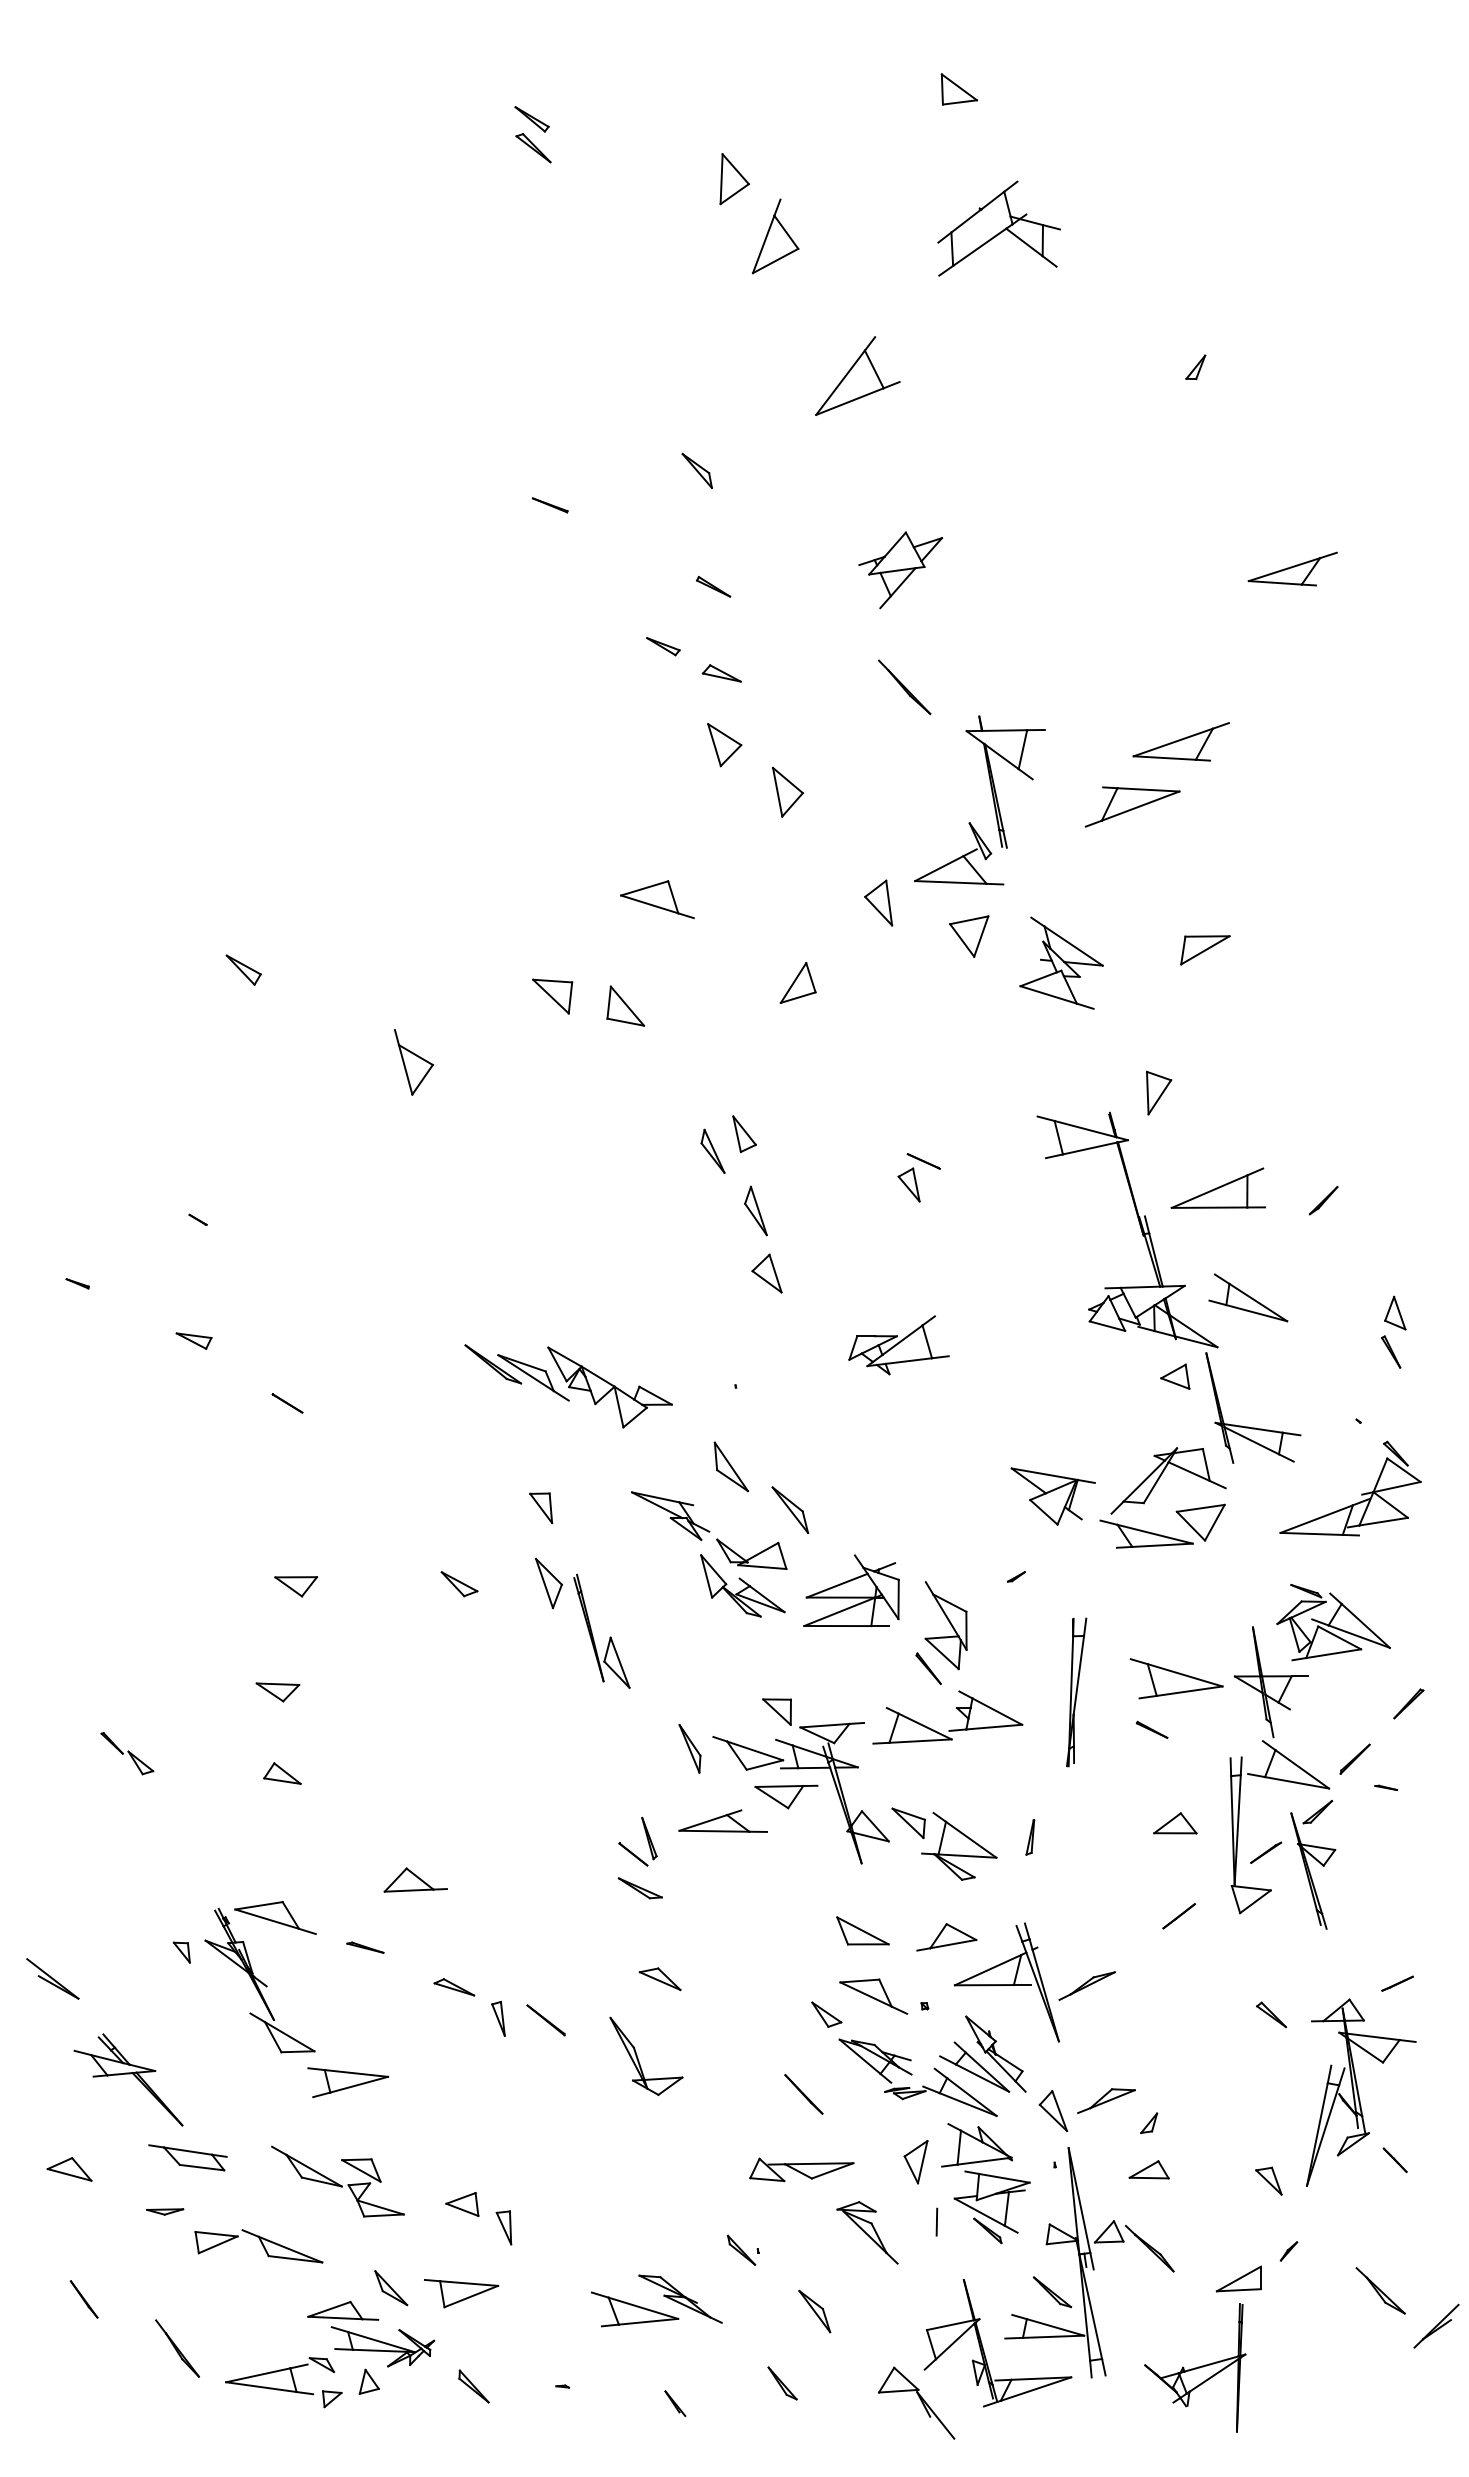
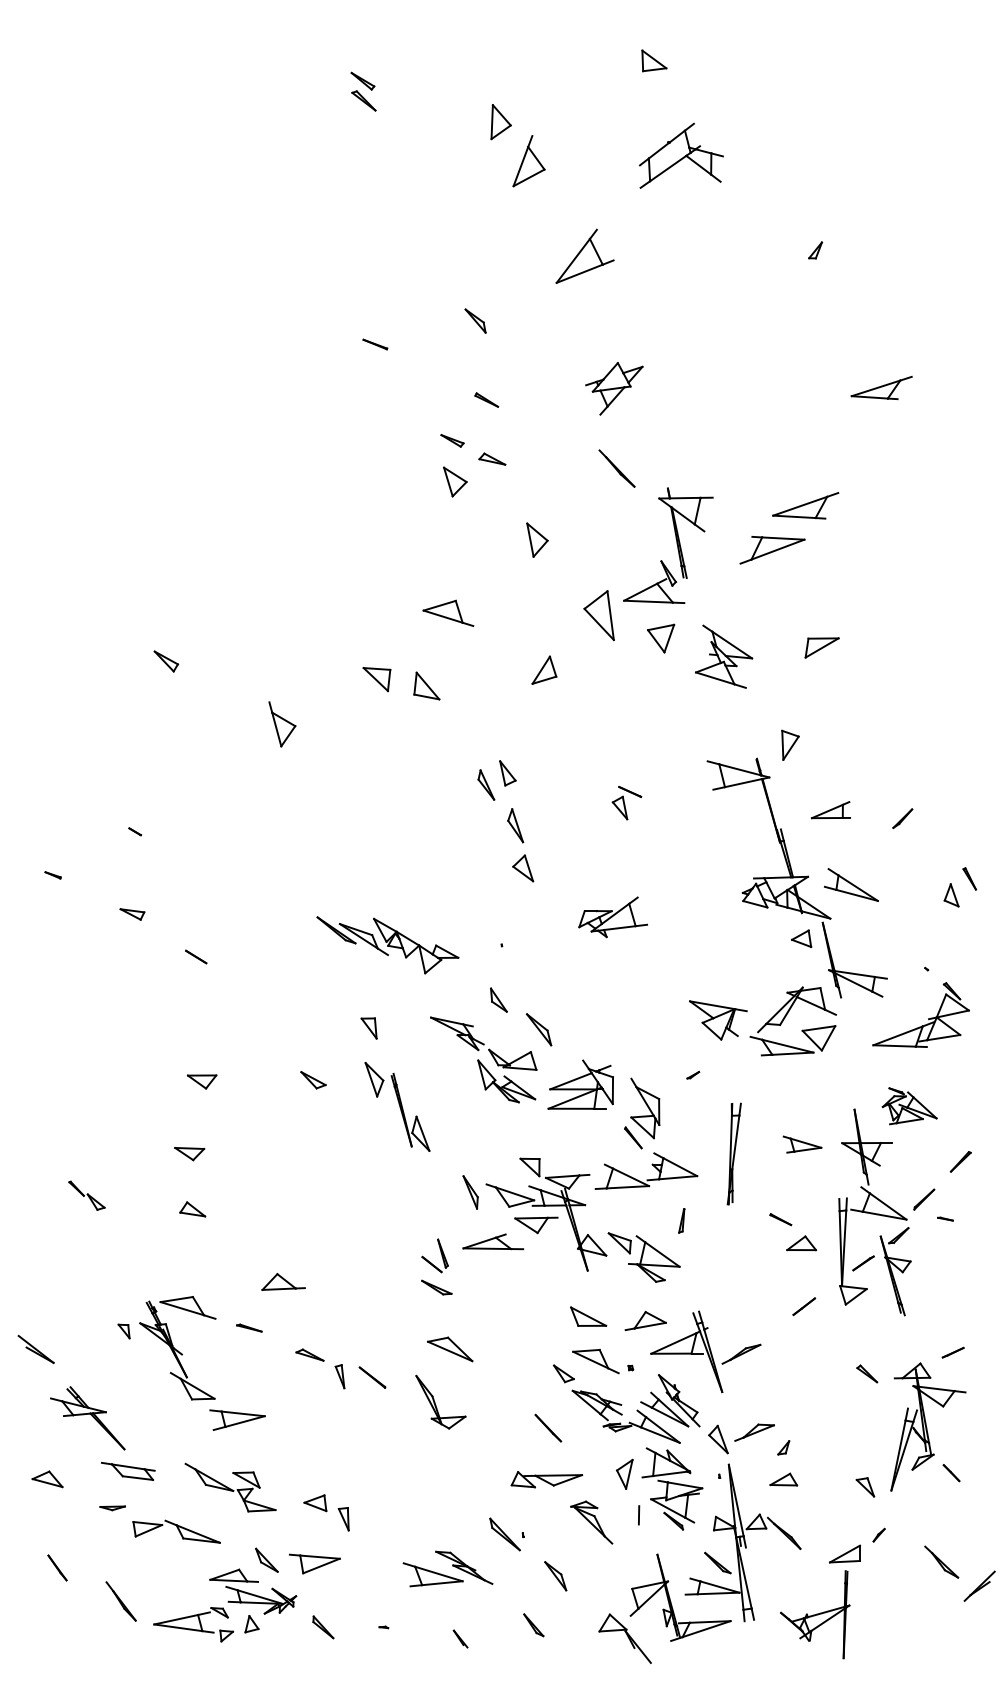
part: (724, 744) -> (455, 481), moved
part: (878, 902) -> (599, 615), size x1.6
part: (1217, 1187) -> (830, 809), size x0.6
part: (1390, 1351) -> (969, 878), moved
part: (730, 1465) -> (498, 999), size x0.7
part: (1333, 1621) -> (909, 1105), size x0.7
part: (1176, 1678) -> (802, 1144), size x0.6
line: (1151, 1729) -> (780, 1219), moved
part: (1029, 1836) -> (681, 1220), moved
part: (660, 1979) -> (450, 1349), size x1.6
part: (742, 2250) -> (506, 1534), size x1.6

